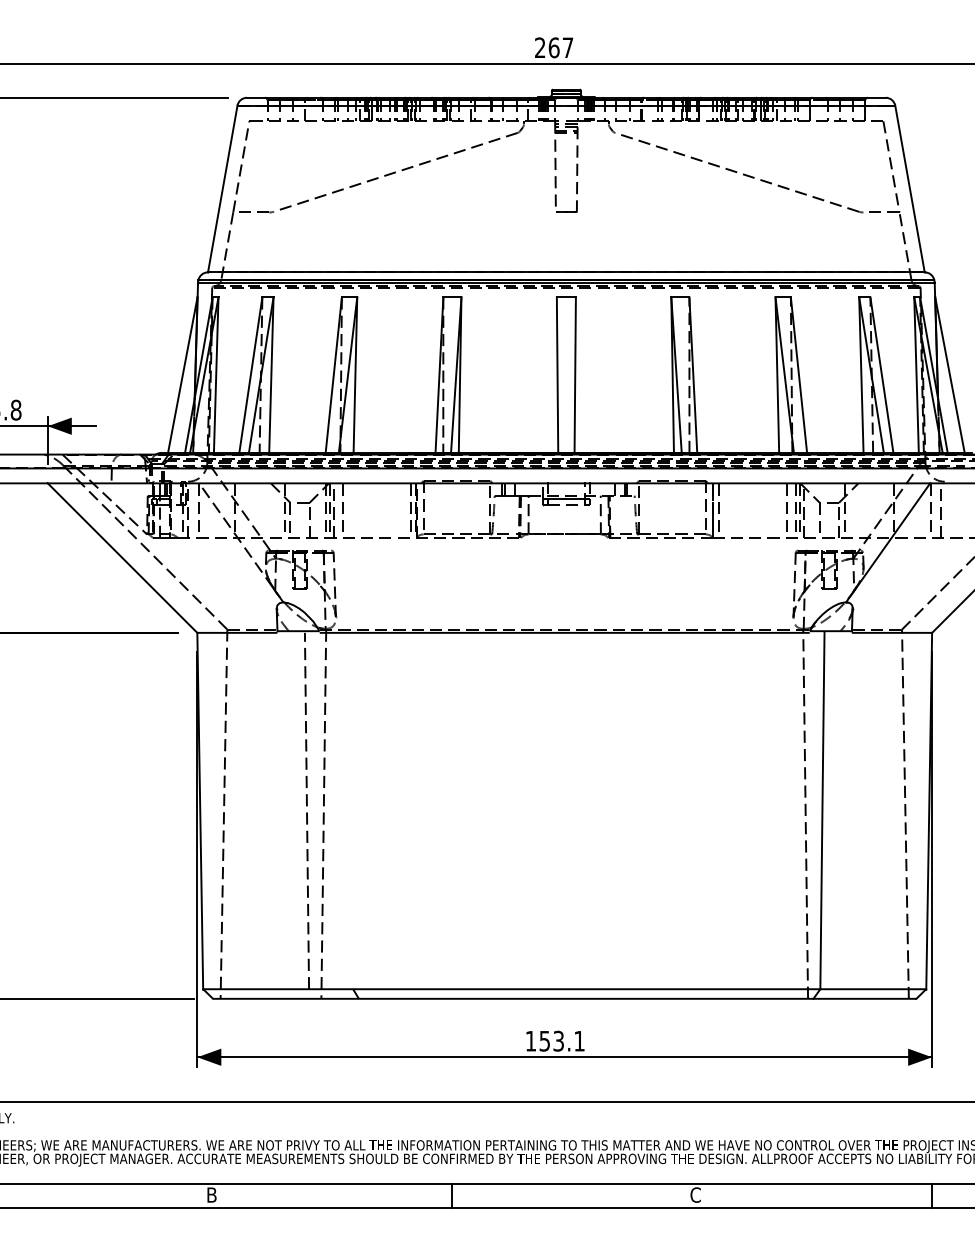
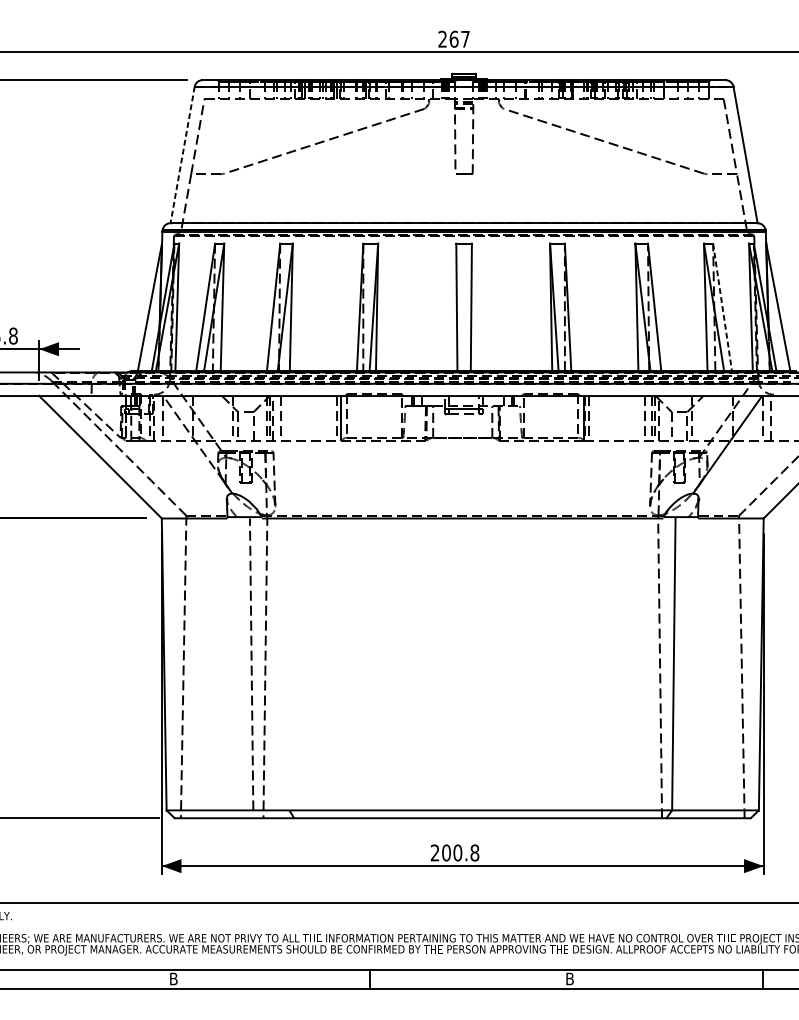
line: (222, 189) -> (182, 155), solid -> dashed
line: (881, 375) -> (722, 307), solid -> dashed
text: (554, 1040) -> (454, 852), 153.1 -> 200.8
text: (695, 1194) -> (569, 978), C -> B

